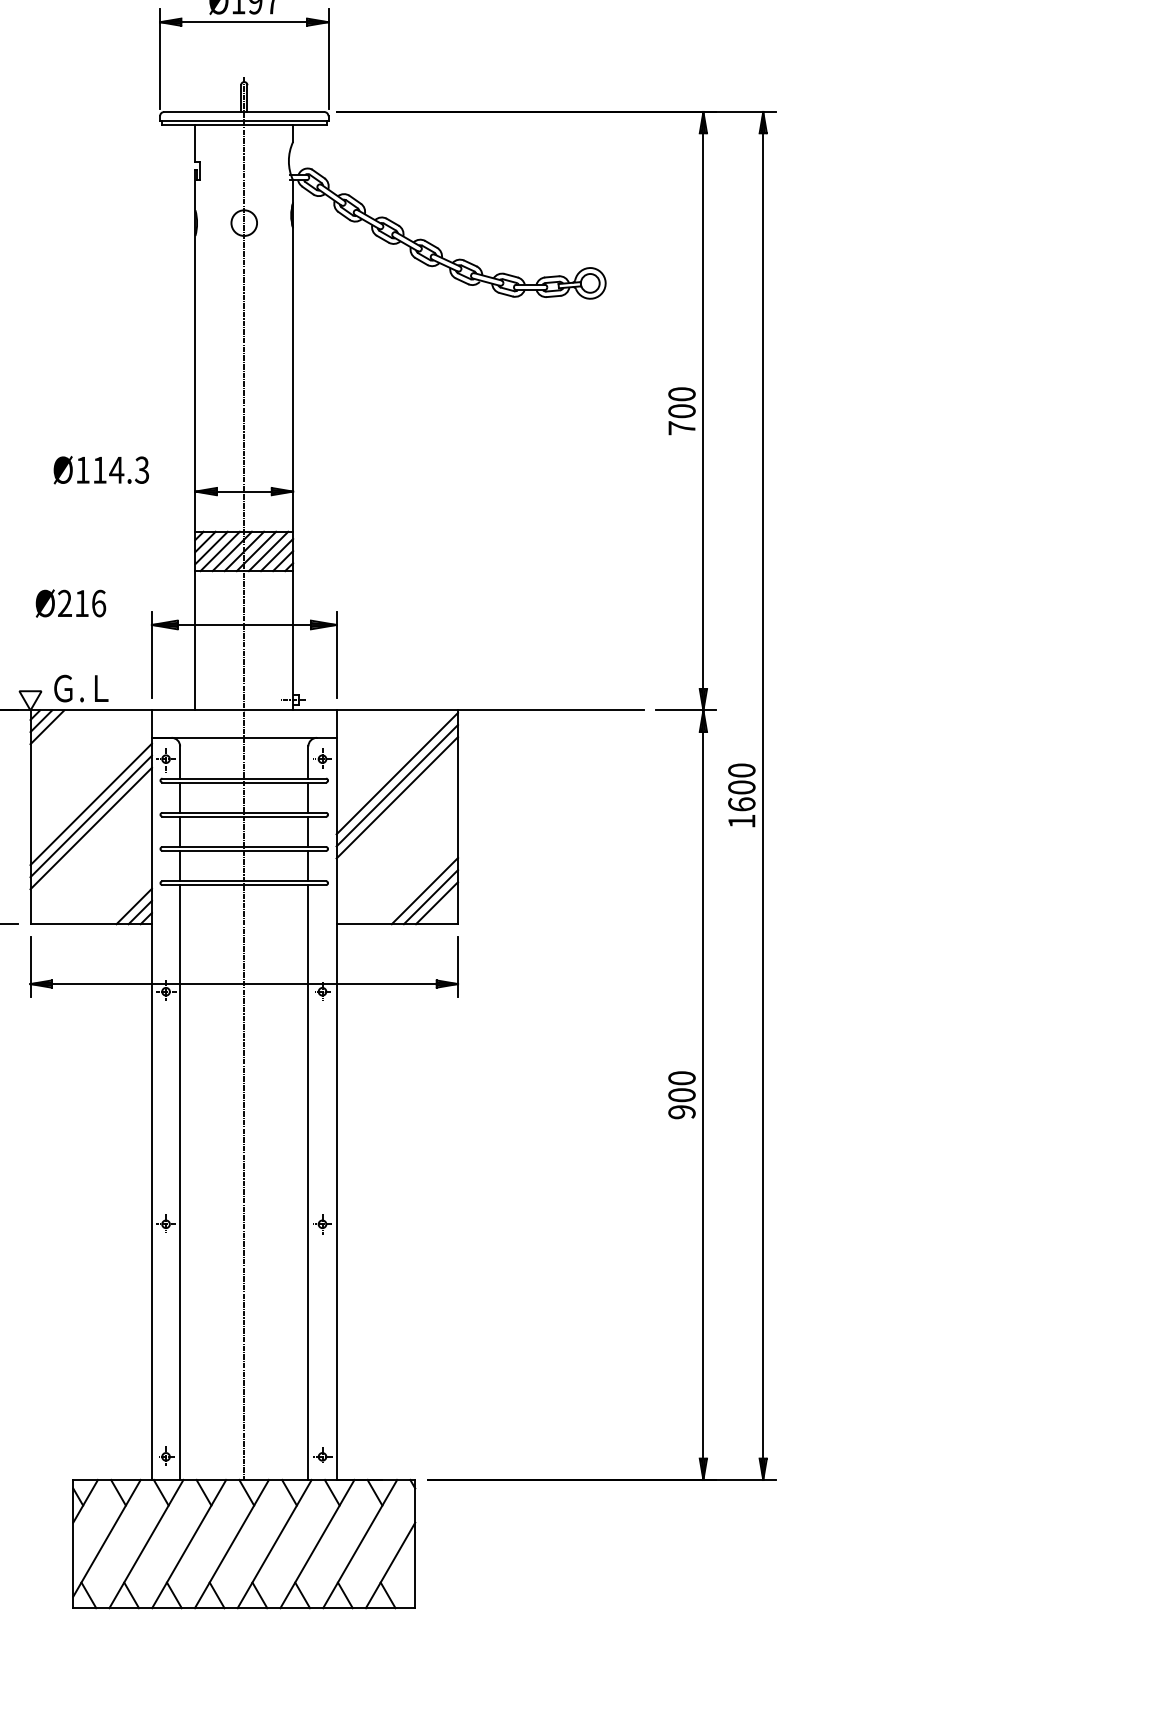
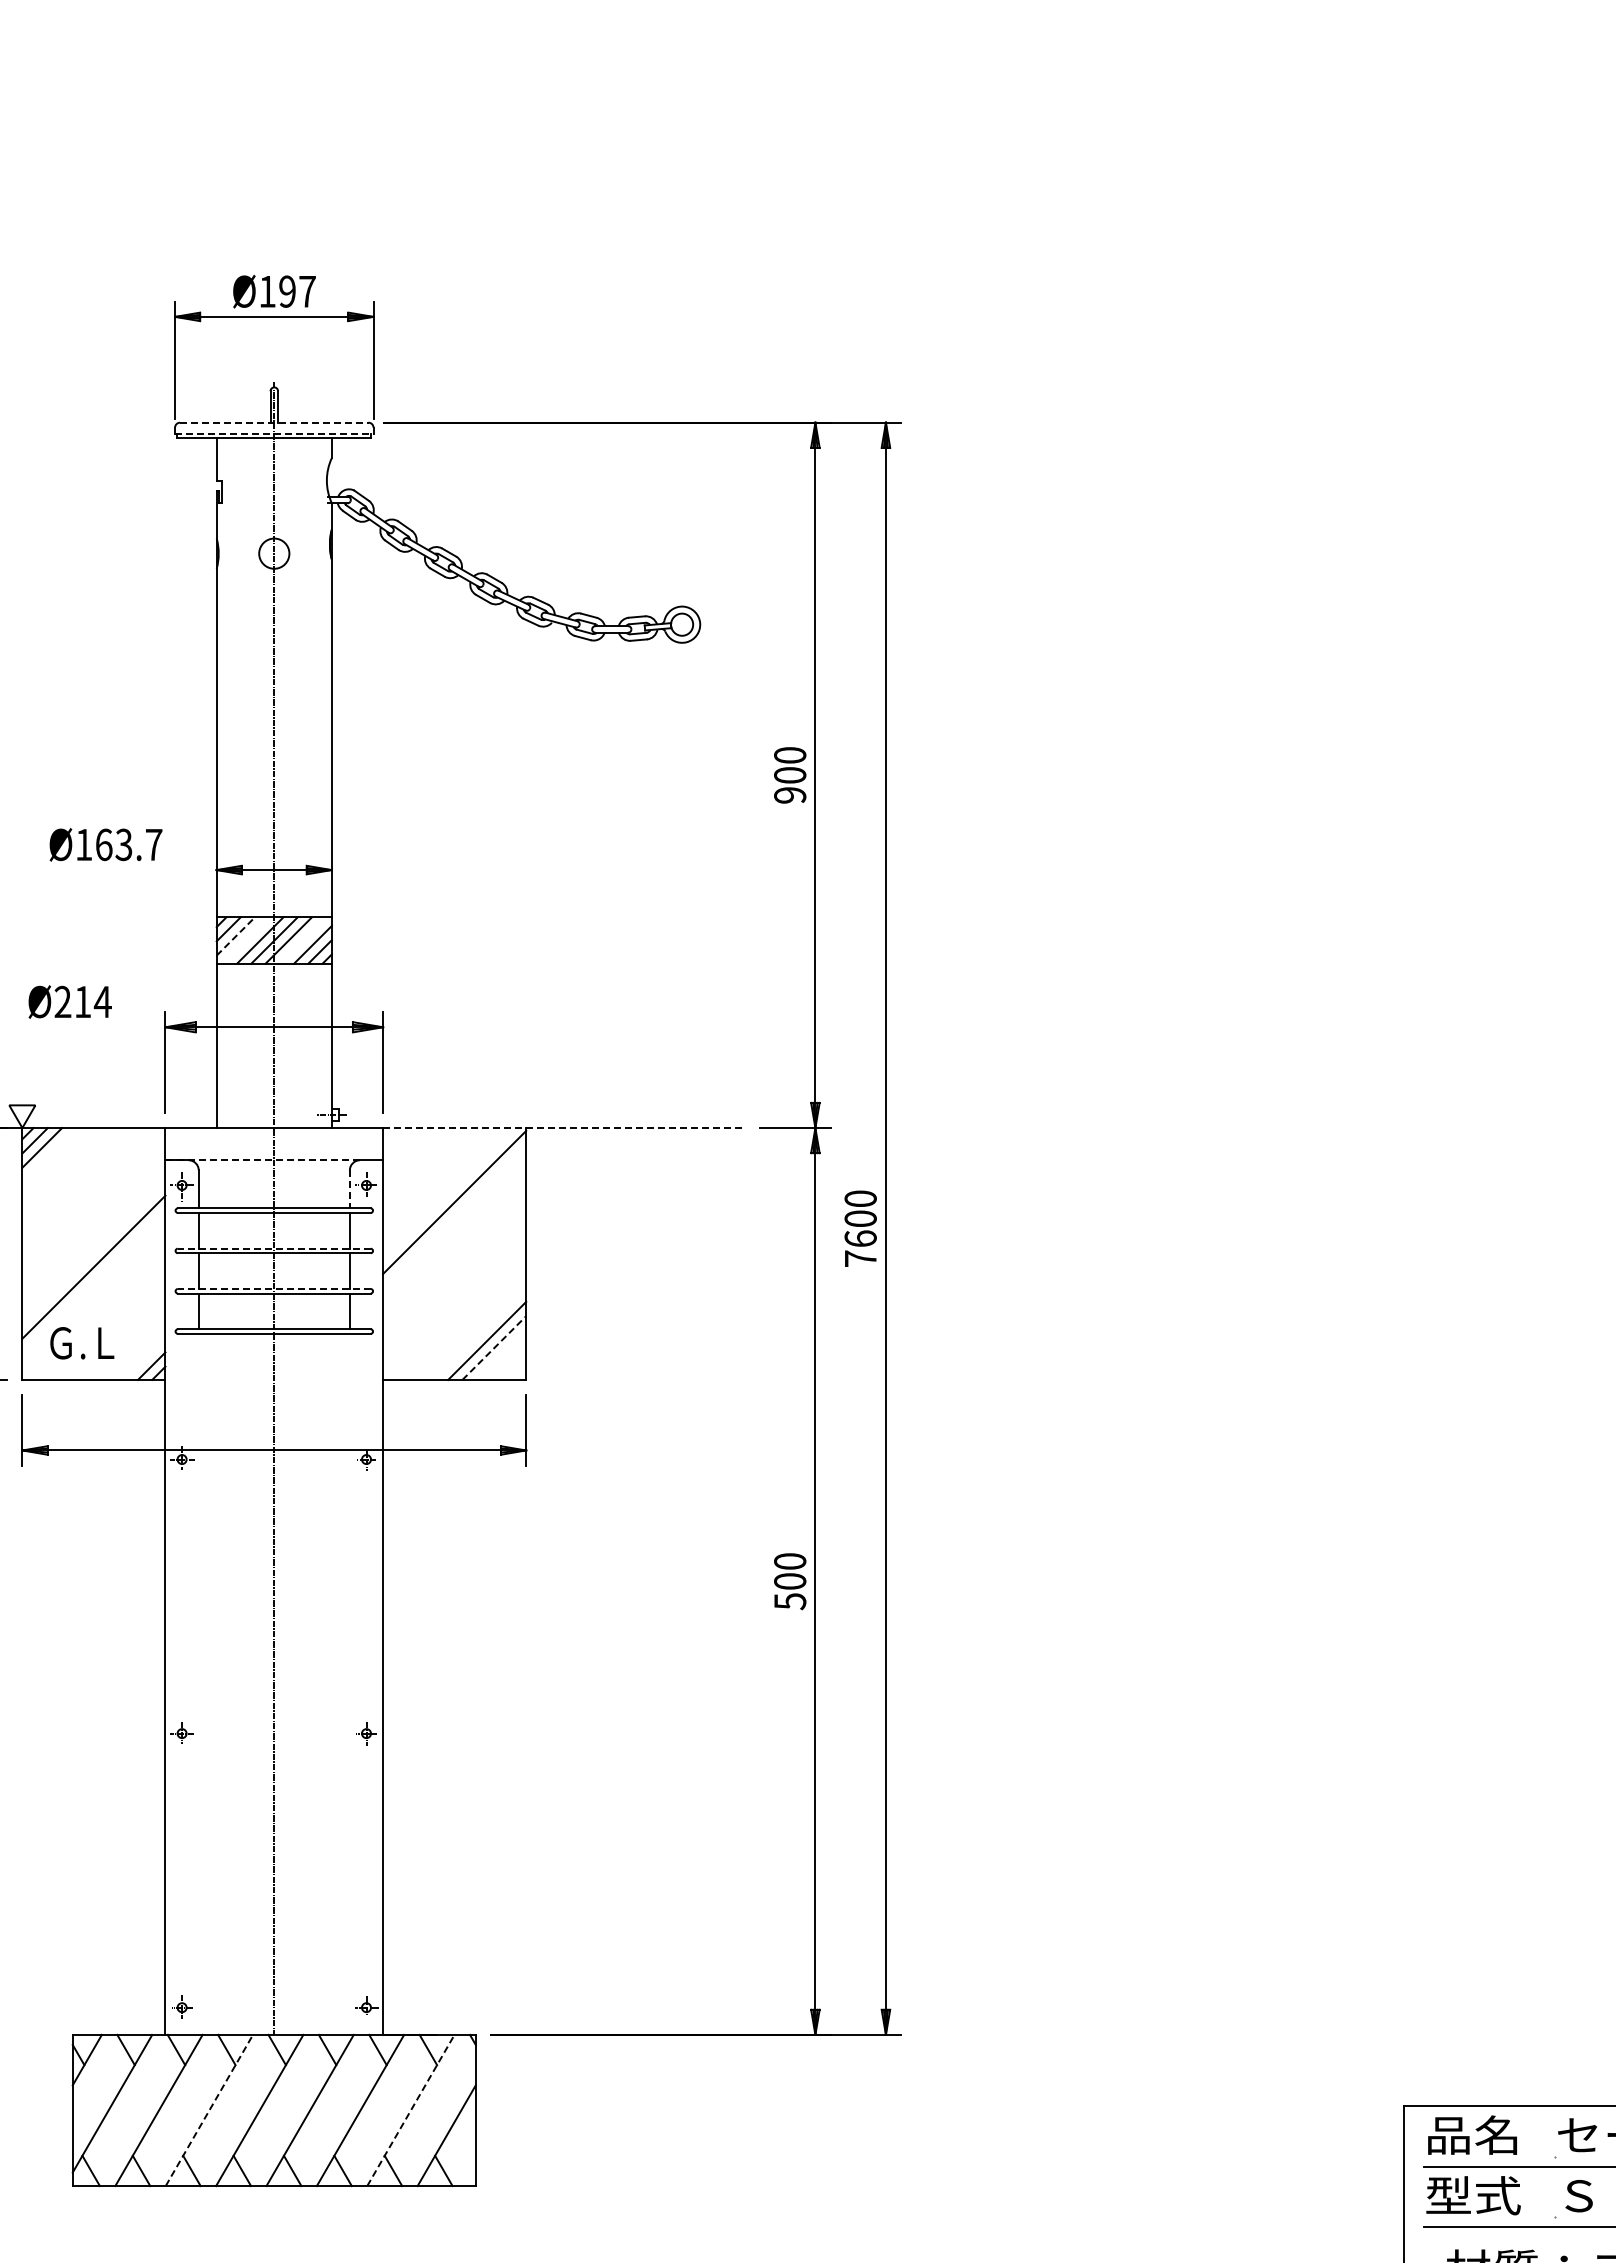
line: (244, 111) -> (274, 422), solid -> dashed
line: (244, 121) -> (274, 433), solid -> dashed
text: (682, 428) -> (790, 795), 700 -> 900
text: (121, 469) -> (129, 844), Ø114.3 -> Ø163.7
line: (211, 547) -> (235, 936), solid -> dashed
line: (219, 551) -> (245, 940), removed
line: (268, 551) -> (302, 940), removed
text: (98, 603) -> (102, 1001), Ø216 -> Ø214
text: (81, 688) -> (82, 1343), moved
line: (490, 710) -> (564, 1128), solid -> dashed
line: (234, 738) -> (262, 1160), solid -> dashed
line: (308, 762) -> (349, 1189), solid -> dashed
line: (397, 785) -> (454, 1216), removed
line: (397, 797) -> (454, 1230), removed
line: (90, 804) -> (93, 1238), removed
line: (243, 812) -> (273, 1248), solid -> dashed
line: (90, 816) -> (93, 1252), removed
text: (741, 821) -> (860, 1258), 1600 -> 7600
line: (243, 847) -> (273, 1289), solid -> dashed
line: (431, 896) -> (494, 1347), solid -> dashed
line: (437, 902) -> (501, 1354), removed
line: (134, 906) -> (144, 1358), removed
text: (682, 1112) -> (790, 1601), 900 -> 500
line: (179, 1181) -> (198, 1683), removed
line: (308, 1181) -> (349, 1683), removed
line: (189, 1544) -> (209, 2110), solid -> dashed
line: (360, 1544) -> (411, 2110), solid -> dashed

